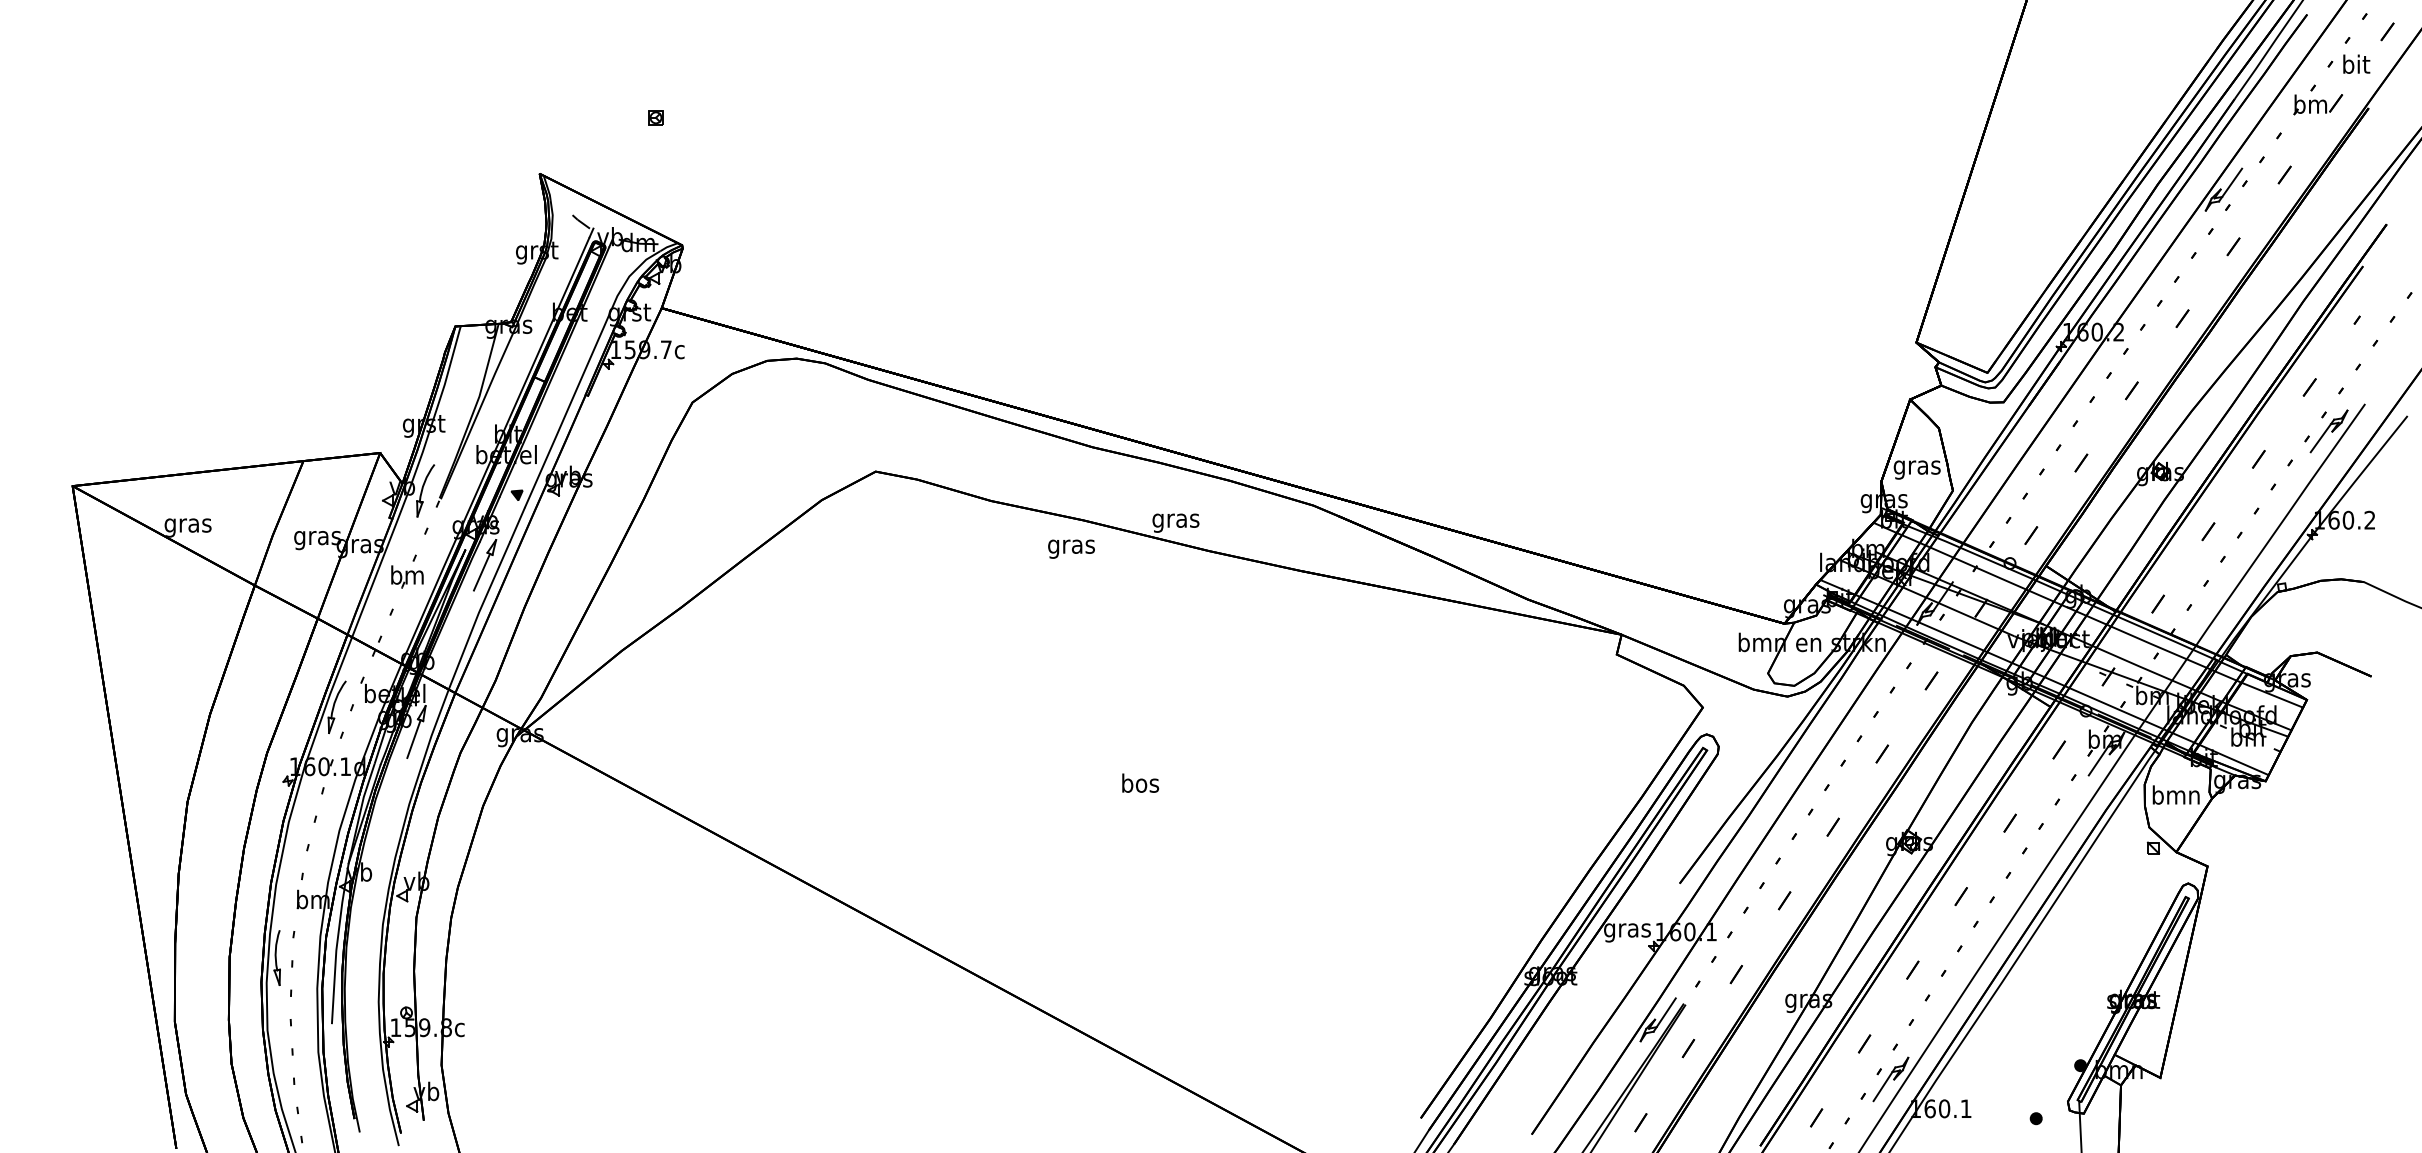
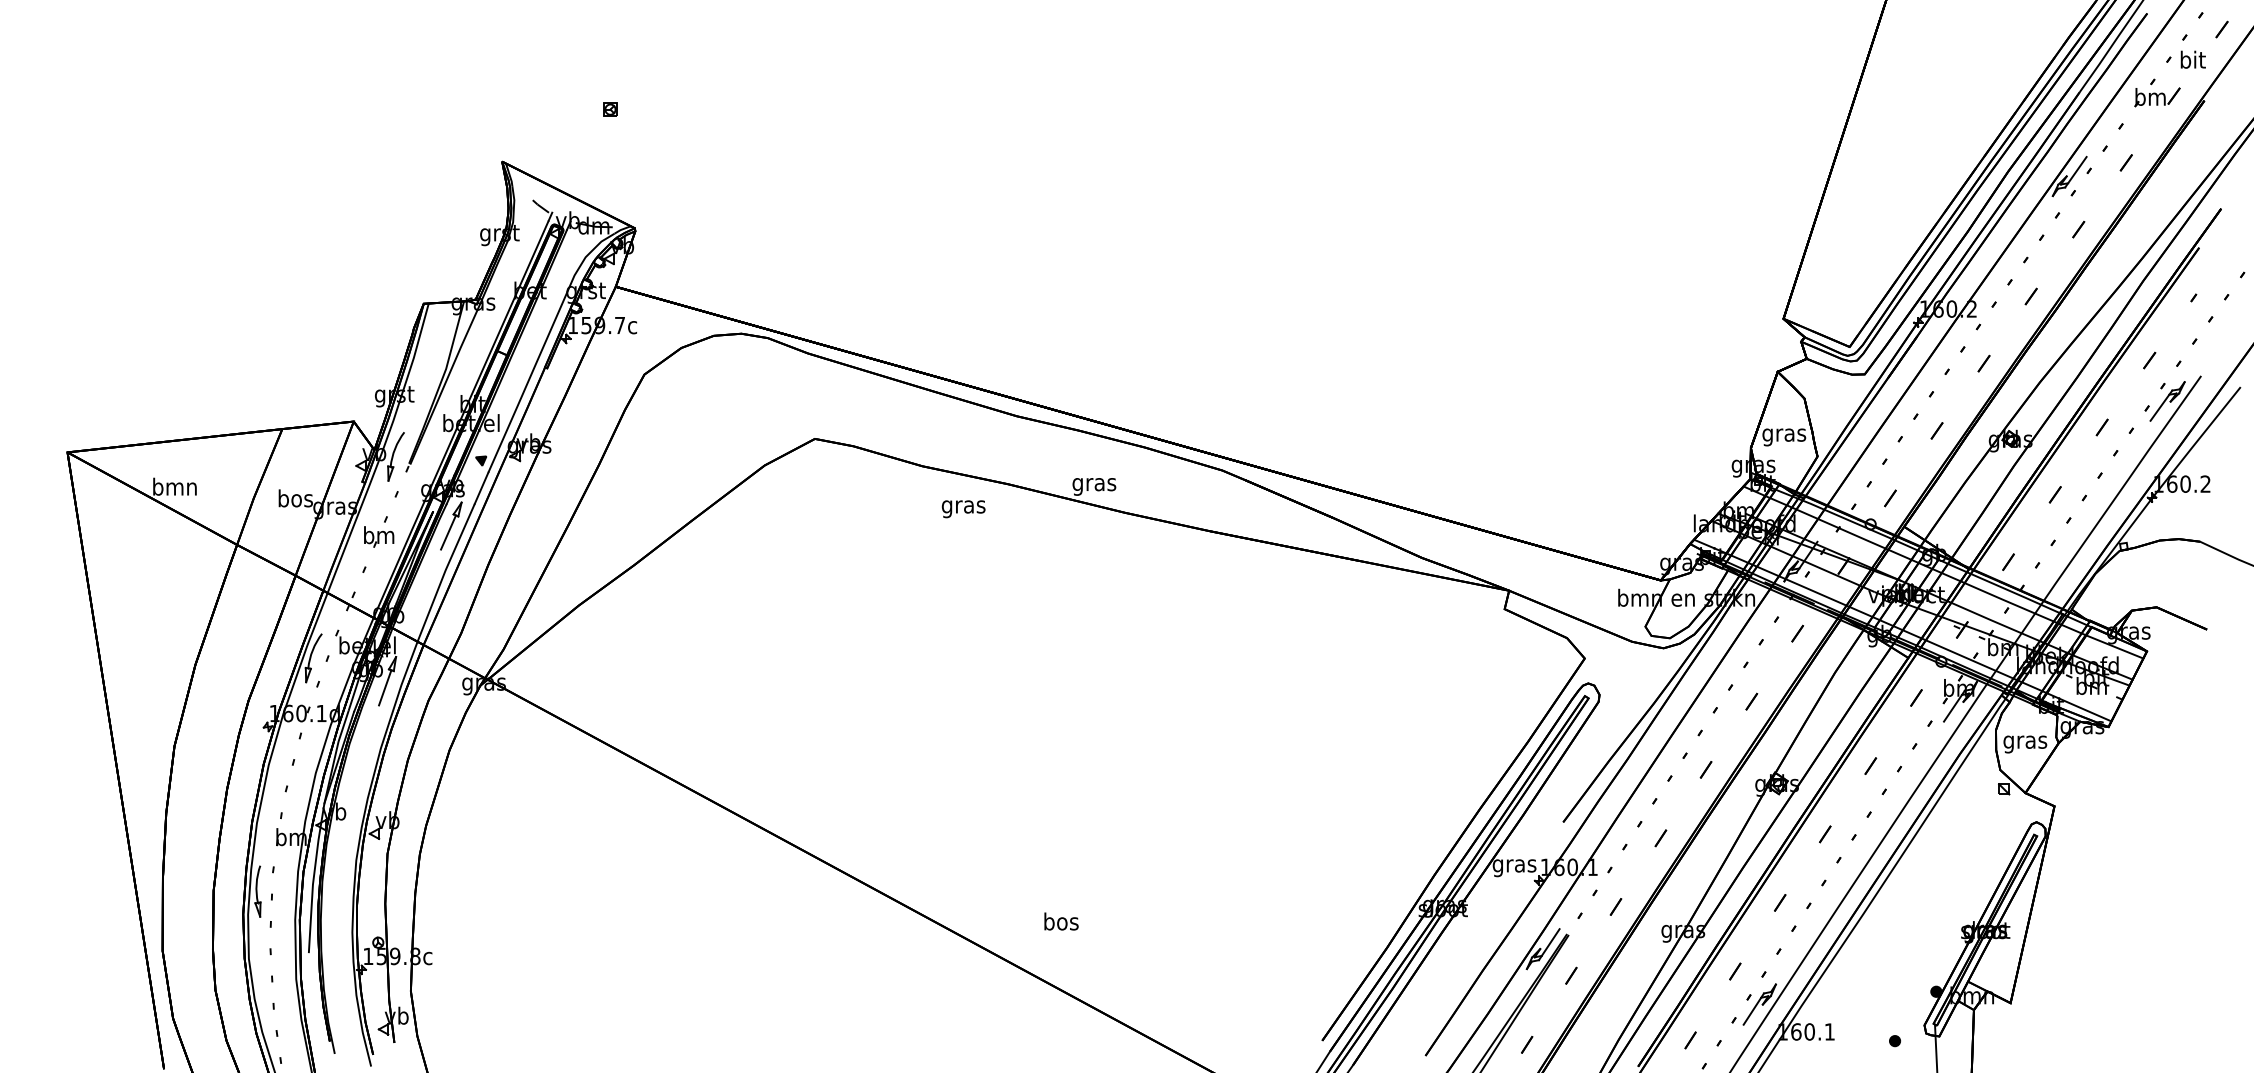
text: (187, 525) -> (174, 489), gras -> bmn
text: (317, 537) -> (295, 500), gras -> bos
text: (1071, 548) -> (963, 508), moved
text: (1140, 782) -> (1061, 920), moved
text: (2175, 797) -> (2024, 742), bmn -> gras

